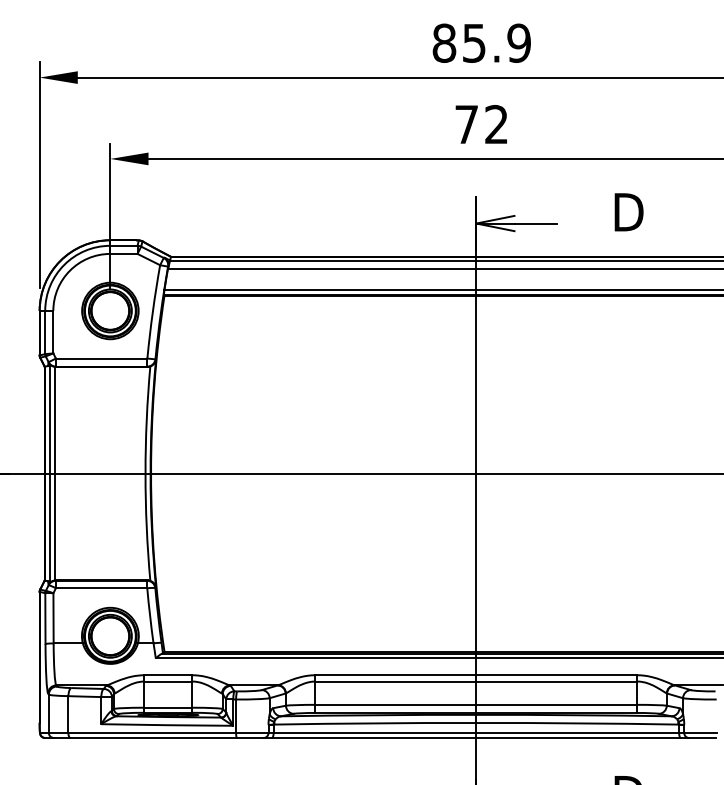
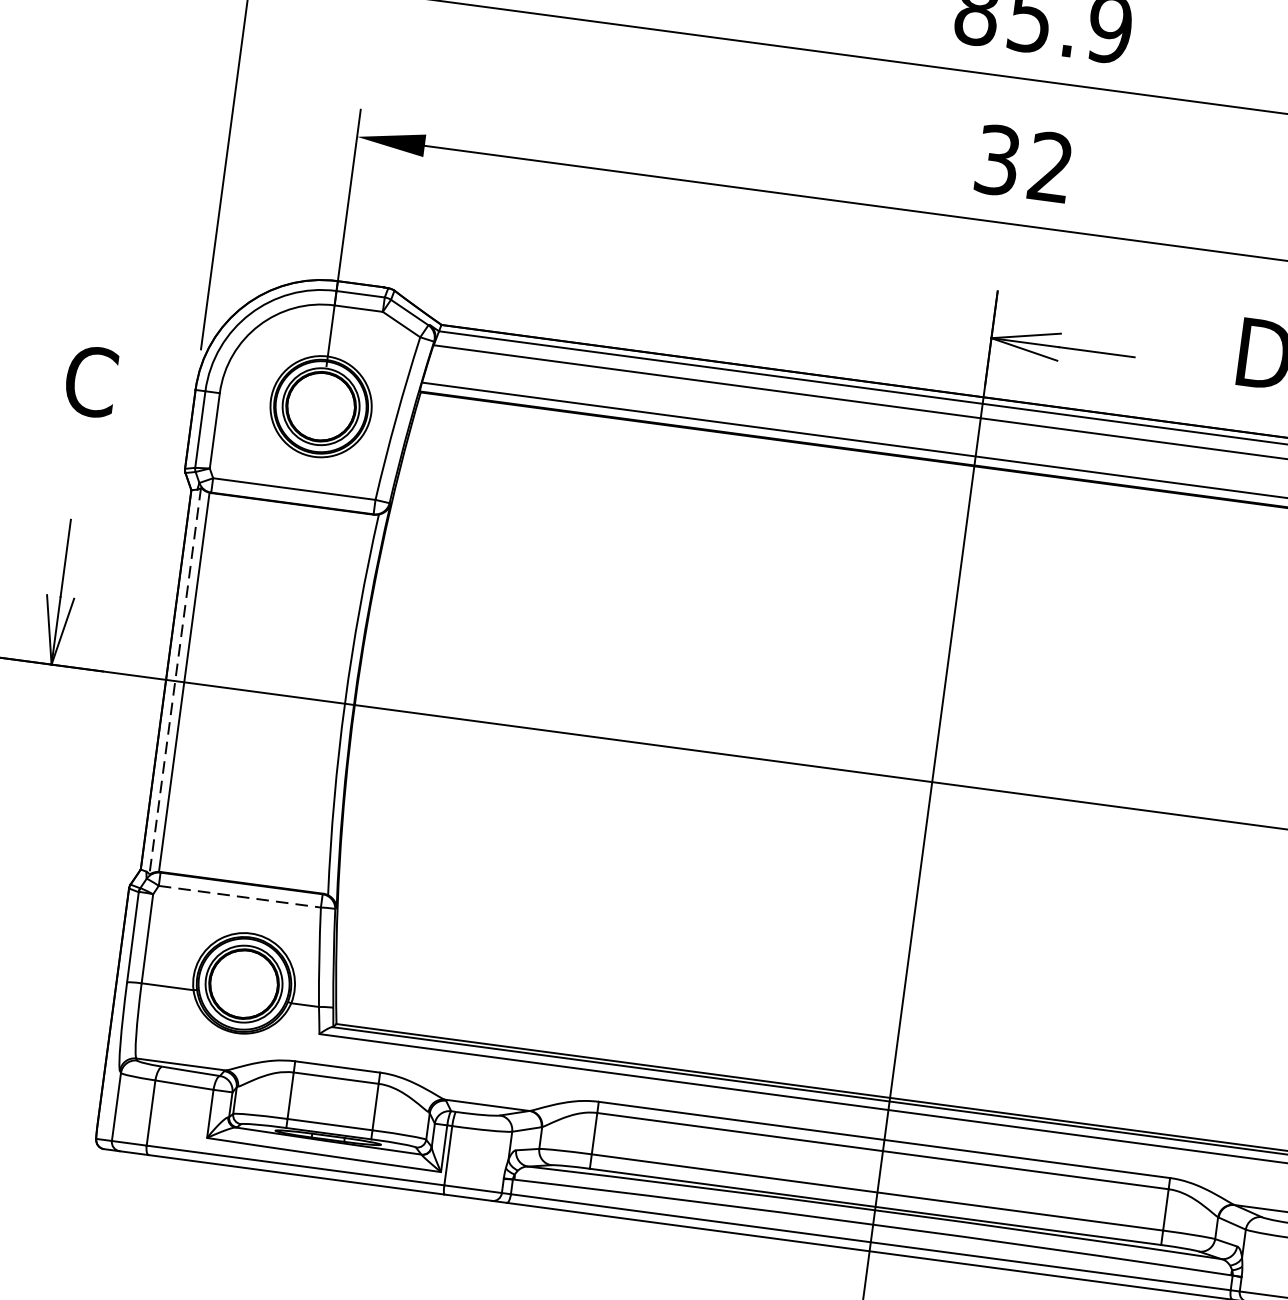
text: (466, 124) -> (997, 160), 72 -> 32
line: (49, 473) -> (174, 680), solid -> dashed
line: (101, 588) -> (239, 897), solid -> dashed

